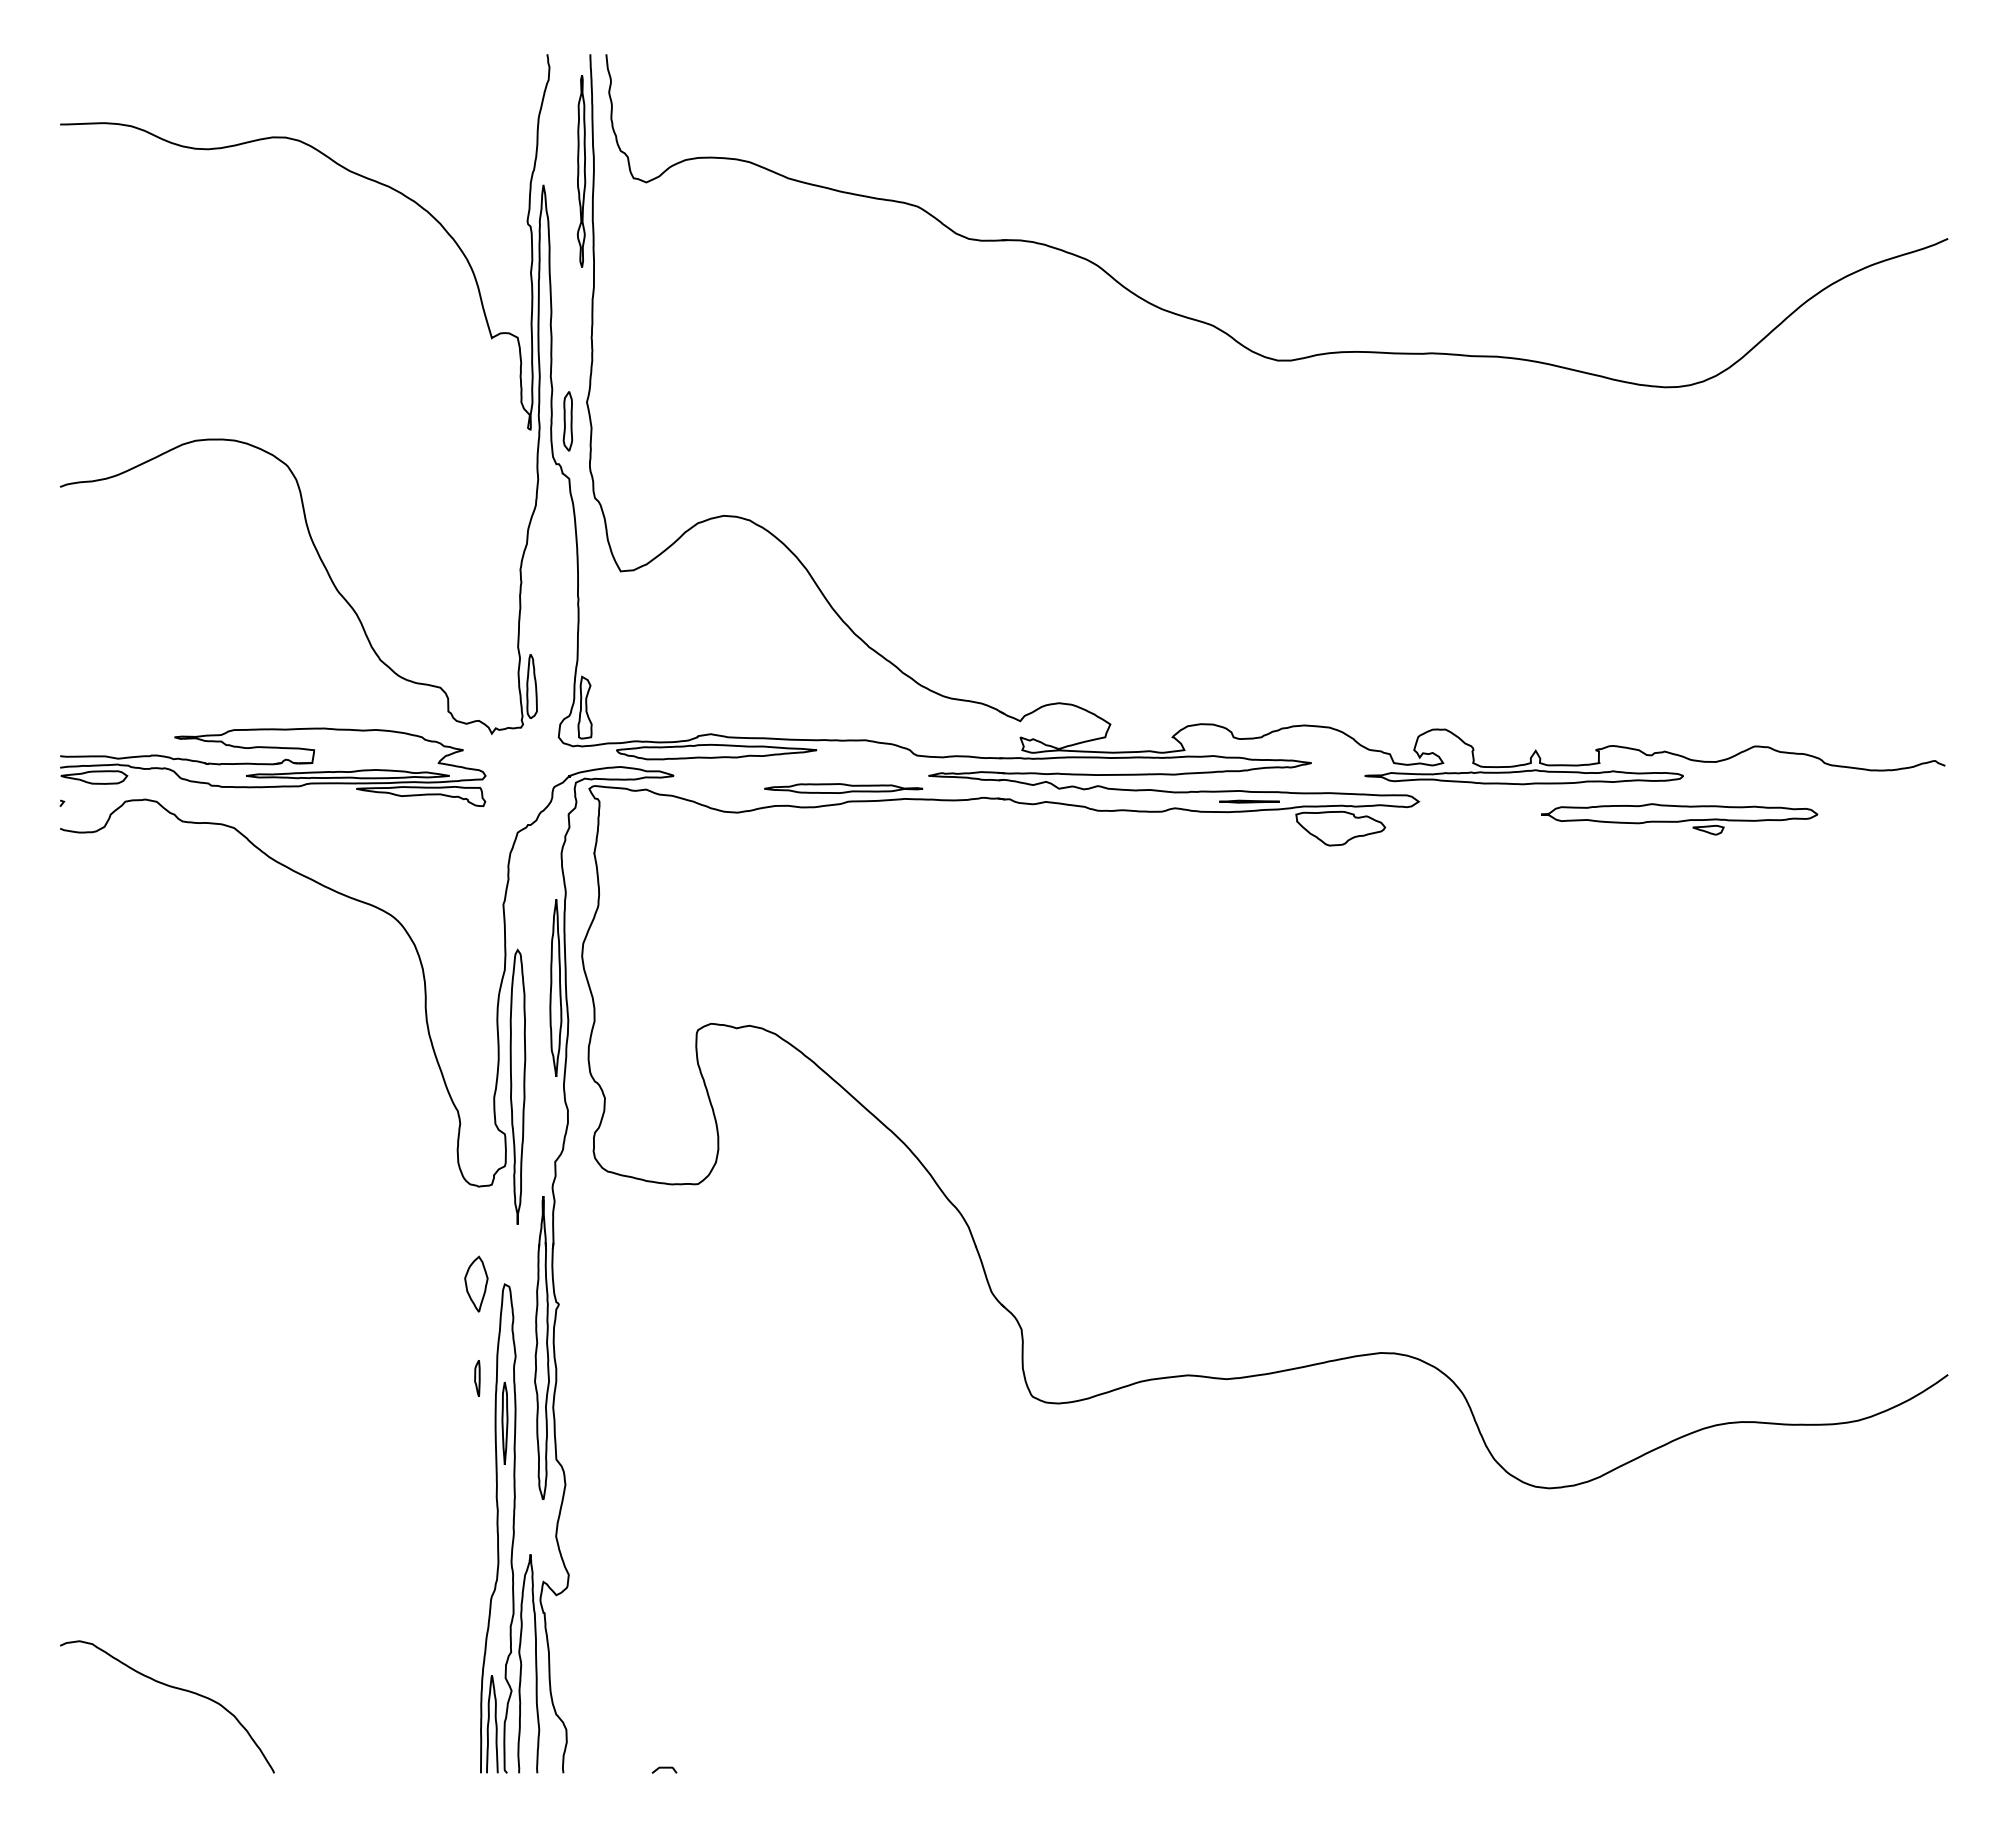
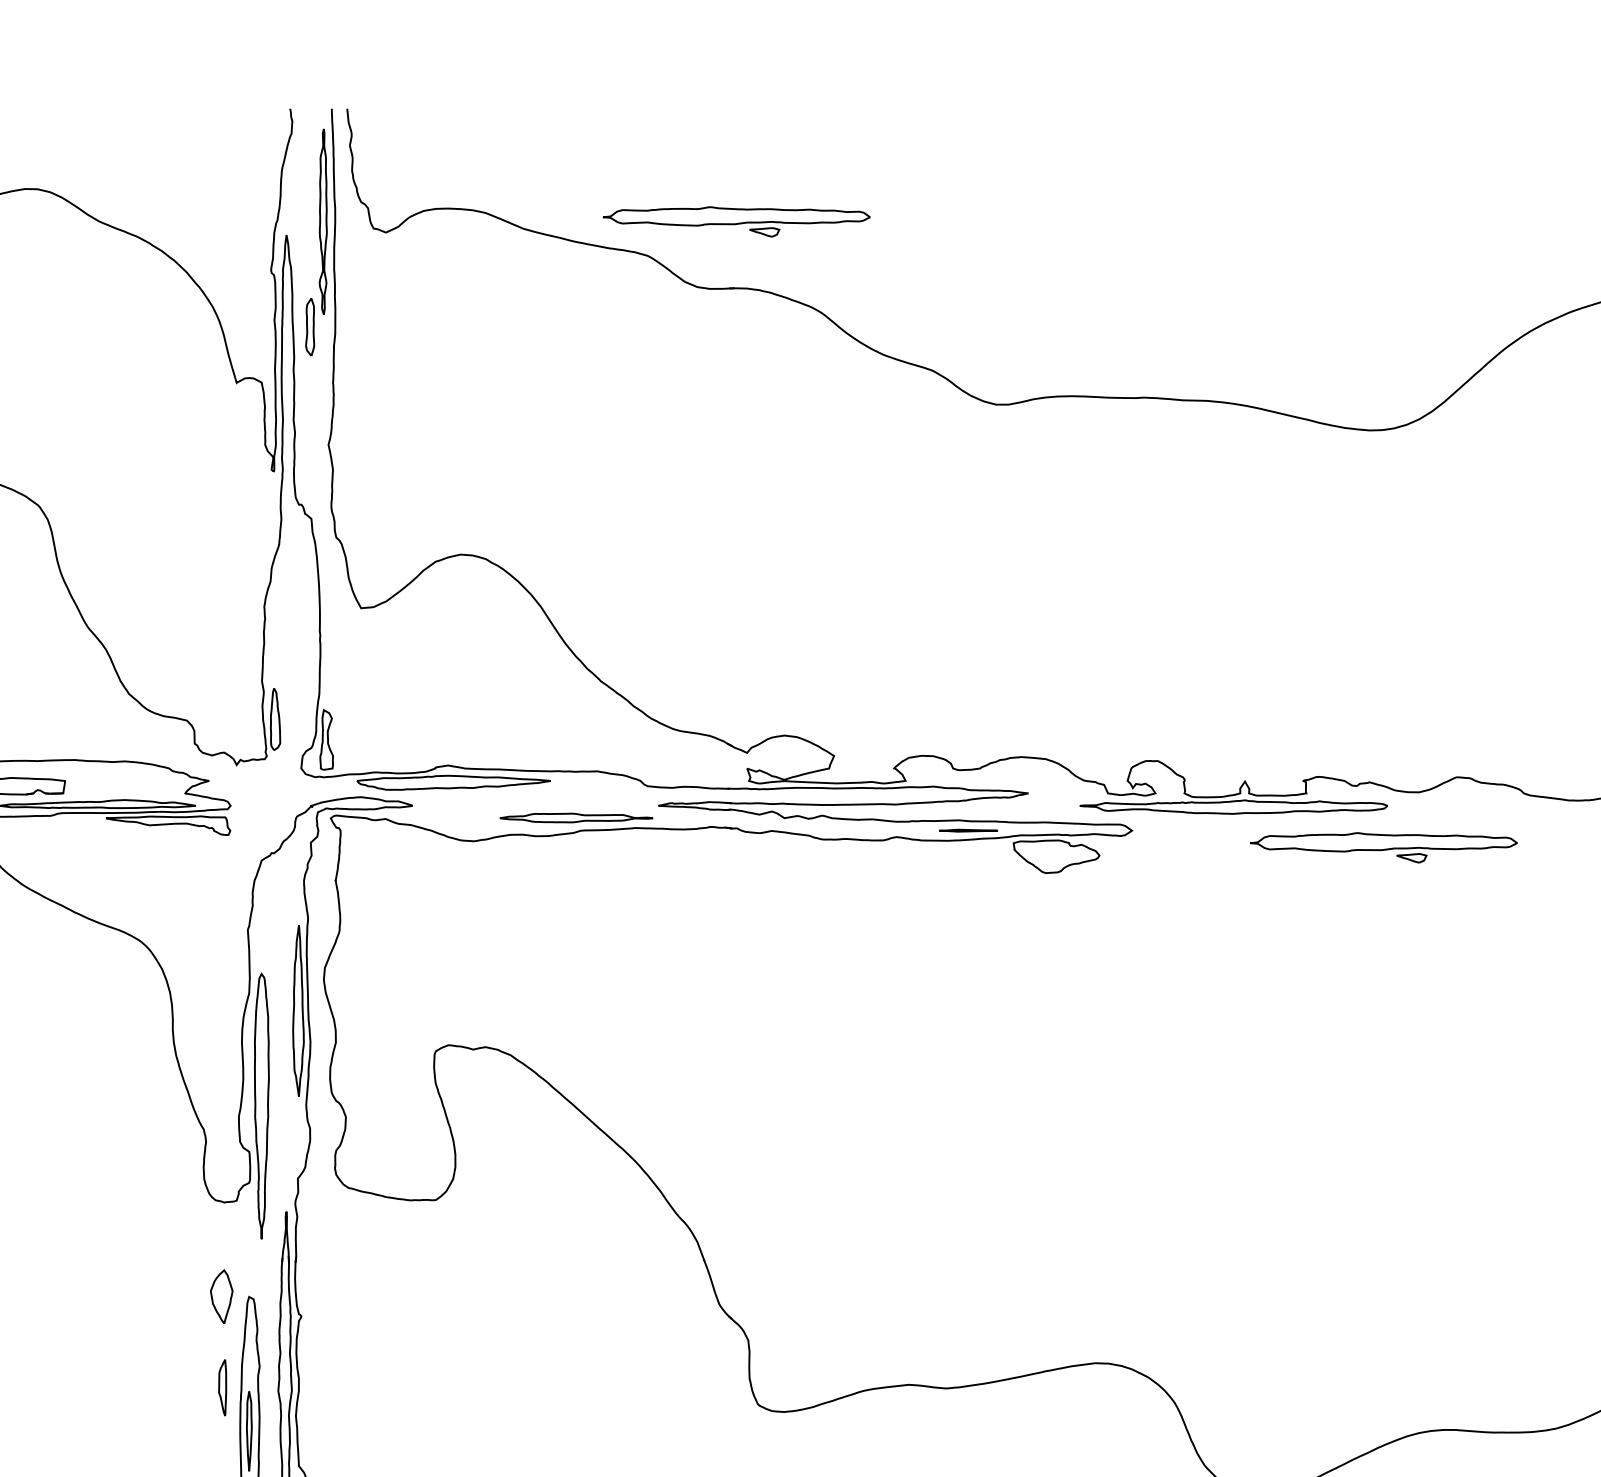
part: (1009, 171) -> (736, 222), added
part: (567, 421) -> (309, 327), moved
part: (477, 1378) -> (222, 1387), size x1.6

